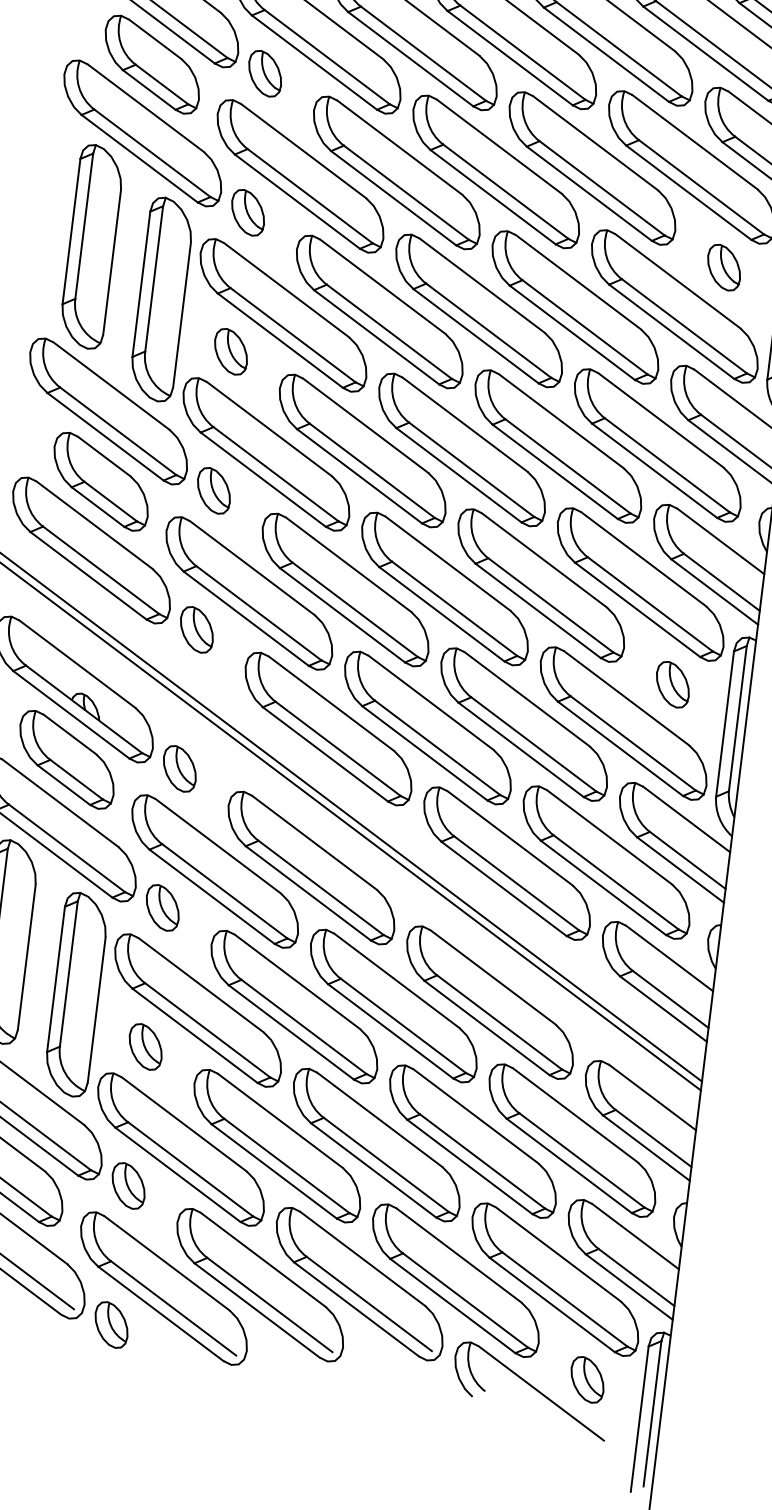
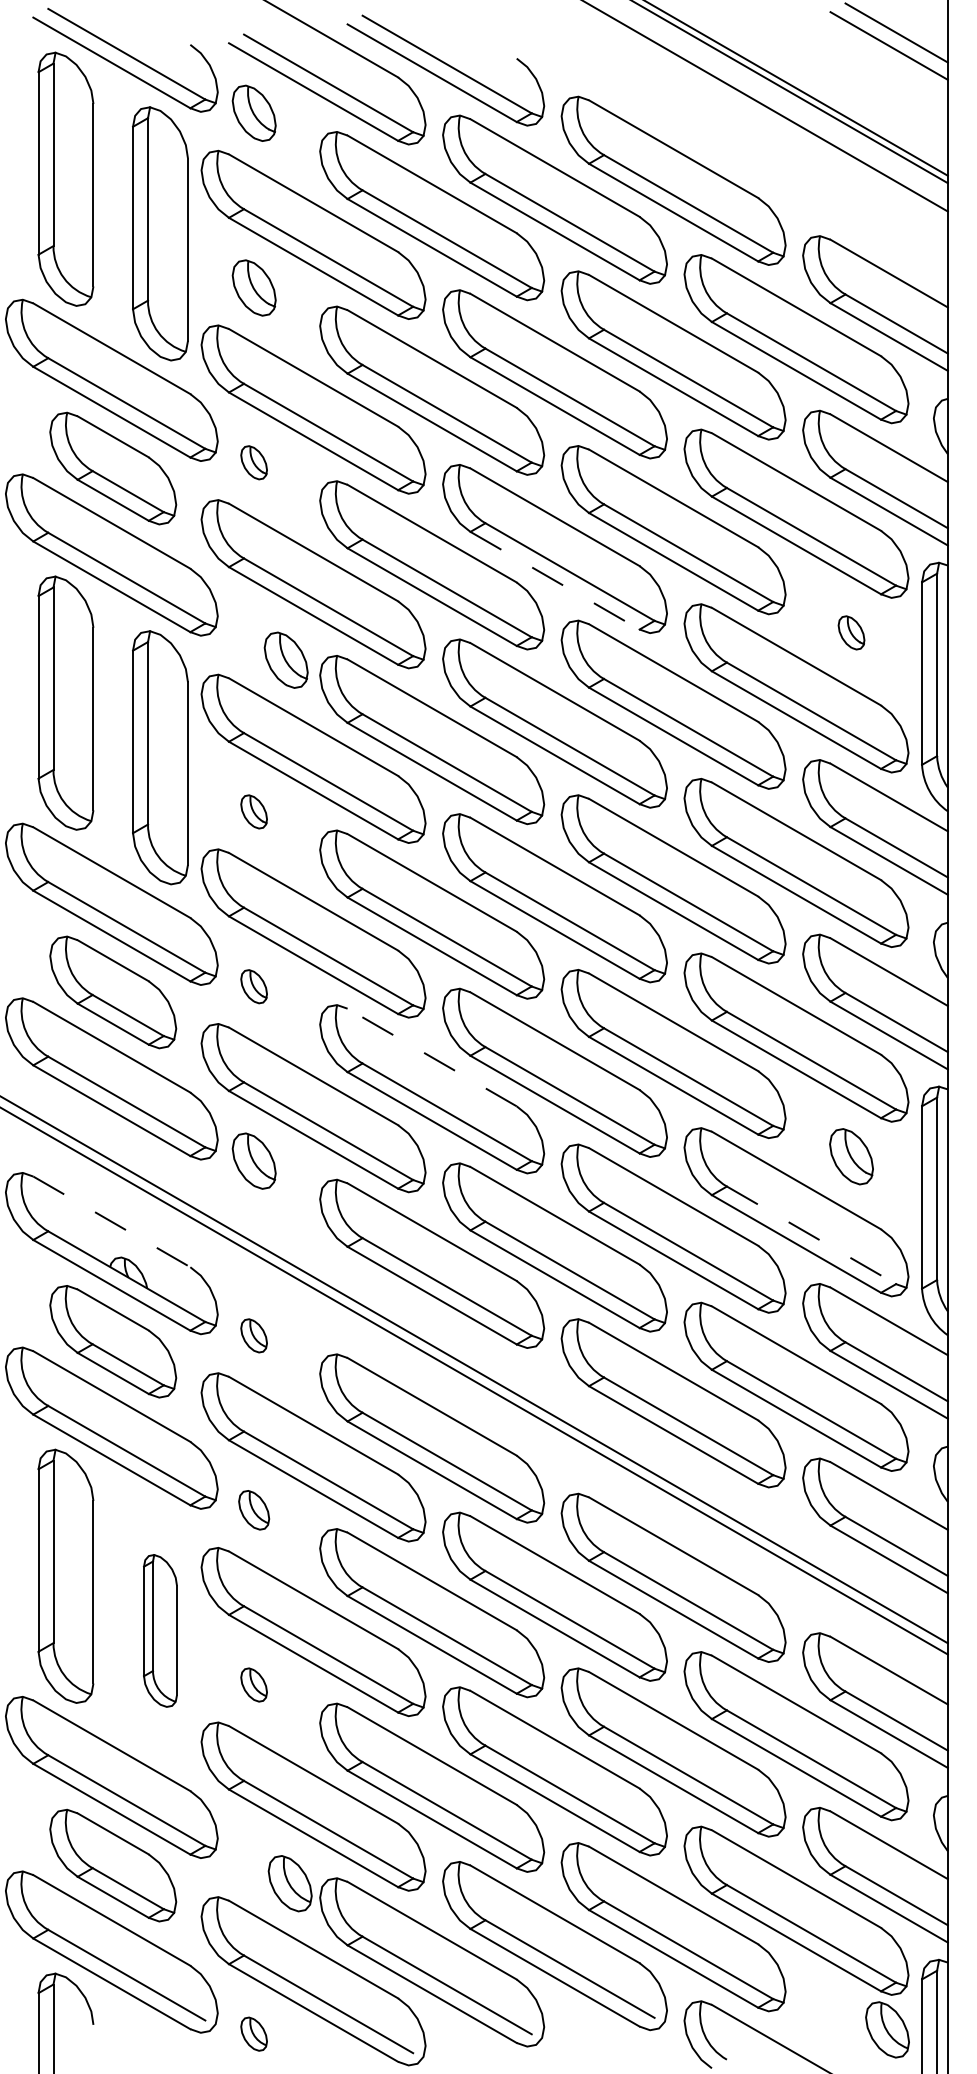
part: (264, 73) -> (253, 462), size x0.6
line: (493, 197) -> (555, 580), solid -> dashed
part: (247, 212) -> (285, 659), moved
part: (724, 267) -> (851, 632), size x0.6
part: (230, 351) -> (253, 811), size x0.6
part: (213, 490) -> (253, 986), size x0.6
line: (348, 564) -> (432, 1057), solid -> dashed
line: (77, 663) -> (111, 1221), solid -> dashed
line: (633, 743) -> (811, 1235), solid -> dashed
part: (179, 768) -> (253, 1335), size x0.6
part: (162, 907) -> (253, 1509), size x0.7
part: (76, 994) -> (160, 1630), size x0.6
part: (145, 1046) -> (253, 1684), size x0.6
part: (128, 1185) -> (289, 1883), moved
part: (111, 1324) -> (253, 2033), size x0.6
part: (587, 1379) -> (887, 2029), moved

